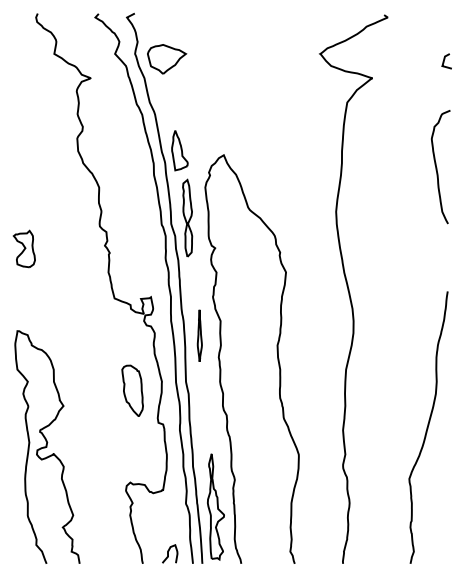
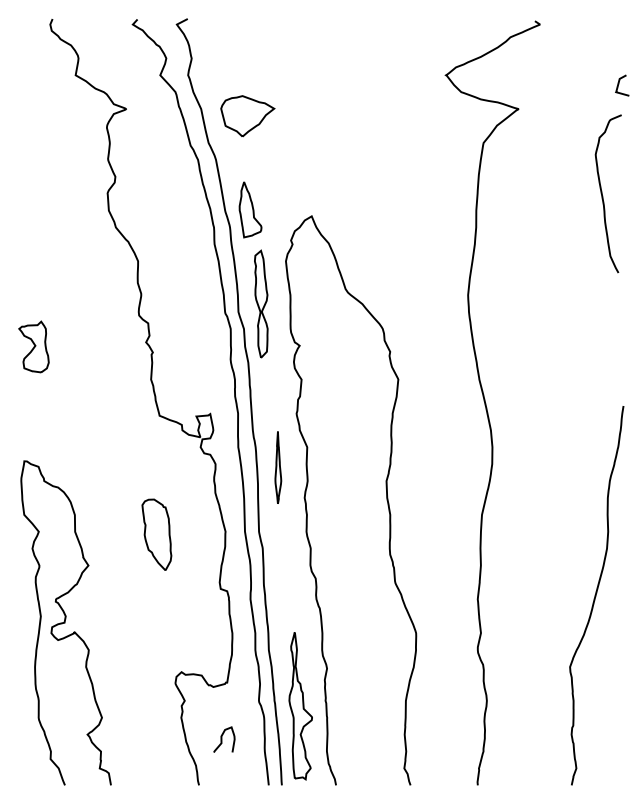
part: (167, 59) -> (248, 116), moved
curve: (437, 167) -> (603, 194), moved
part: (132, 390) -> (156, 534), moved
curve: (168, 553) -> (222, 738), moved

